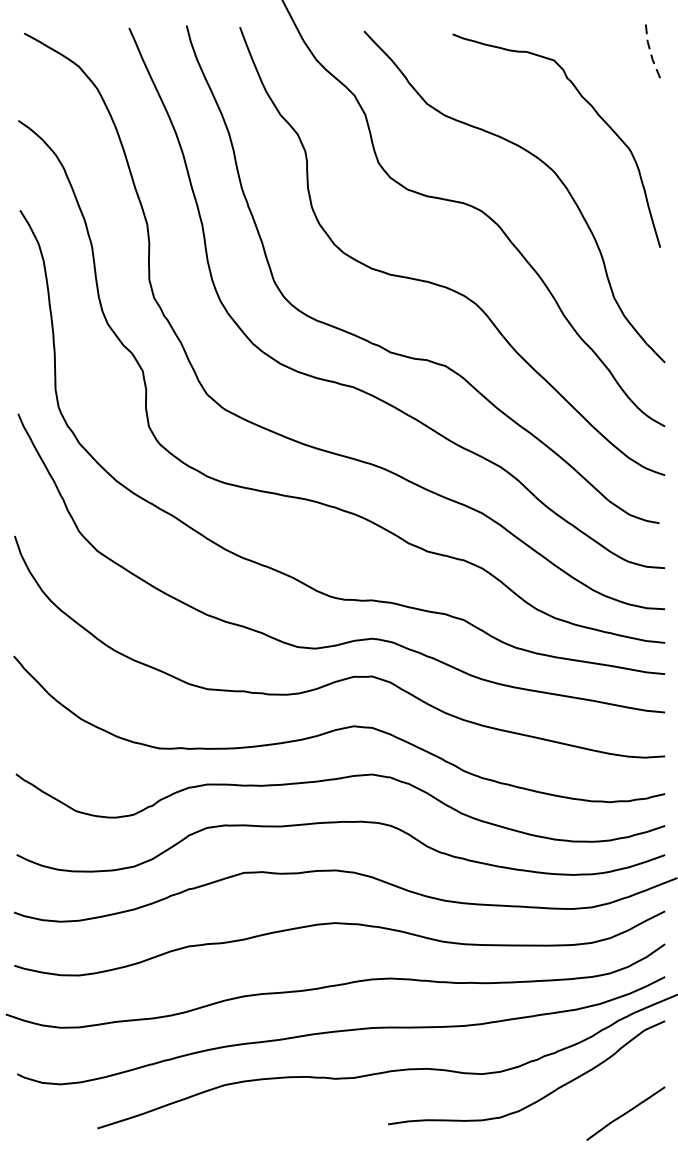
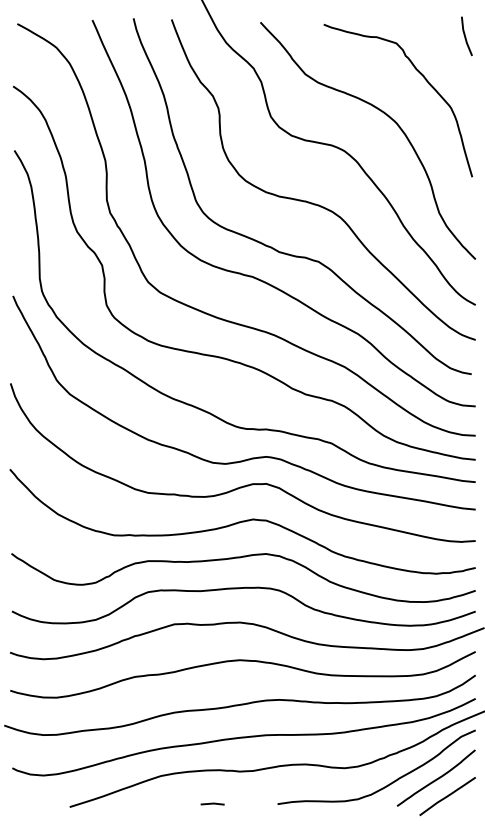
line: (650, 50) -> (465, 36), dashed -> solid
curve: (610, 1088) -> (436, 778), added
line: (297, 1123) -> (212, 803), added

